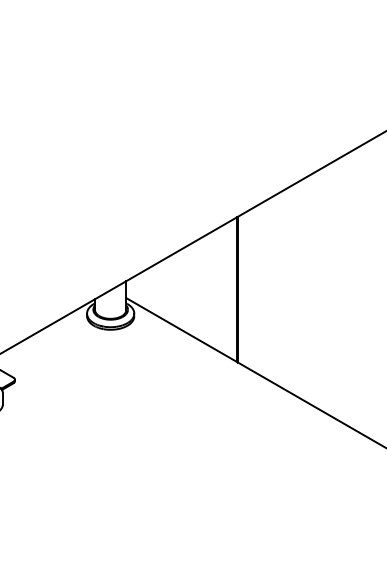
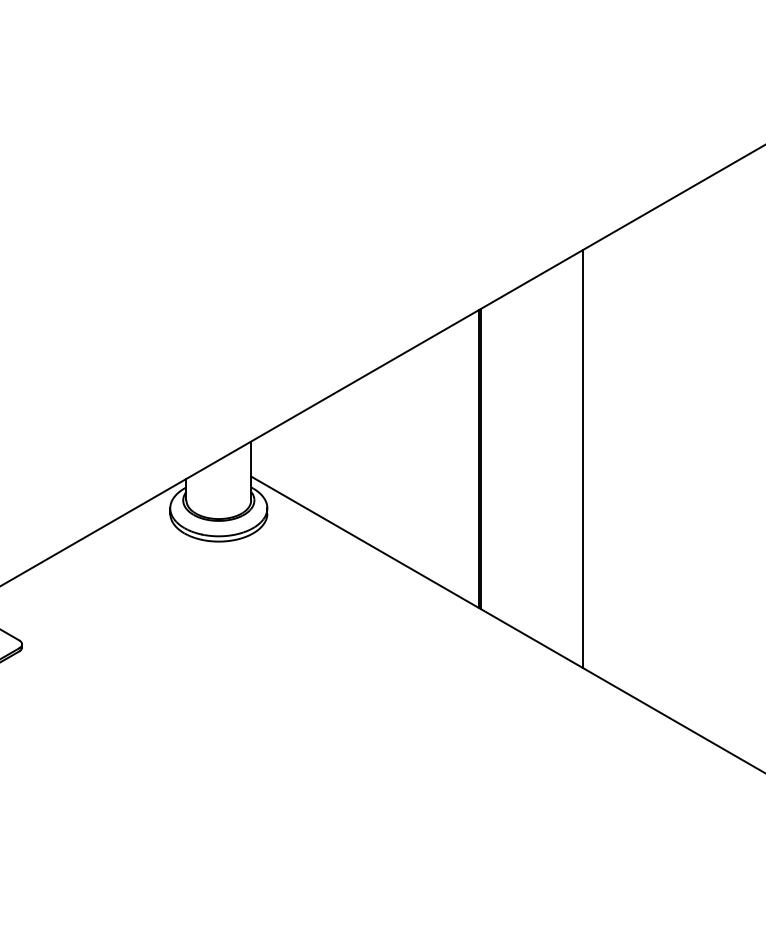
line: (287, 289) -> (582, 458), added

